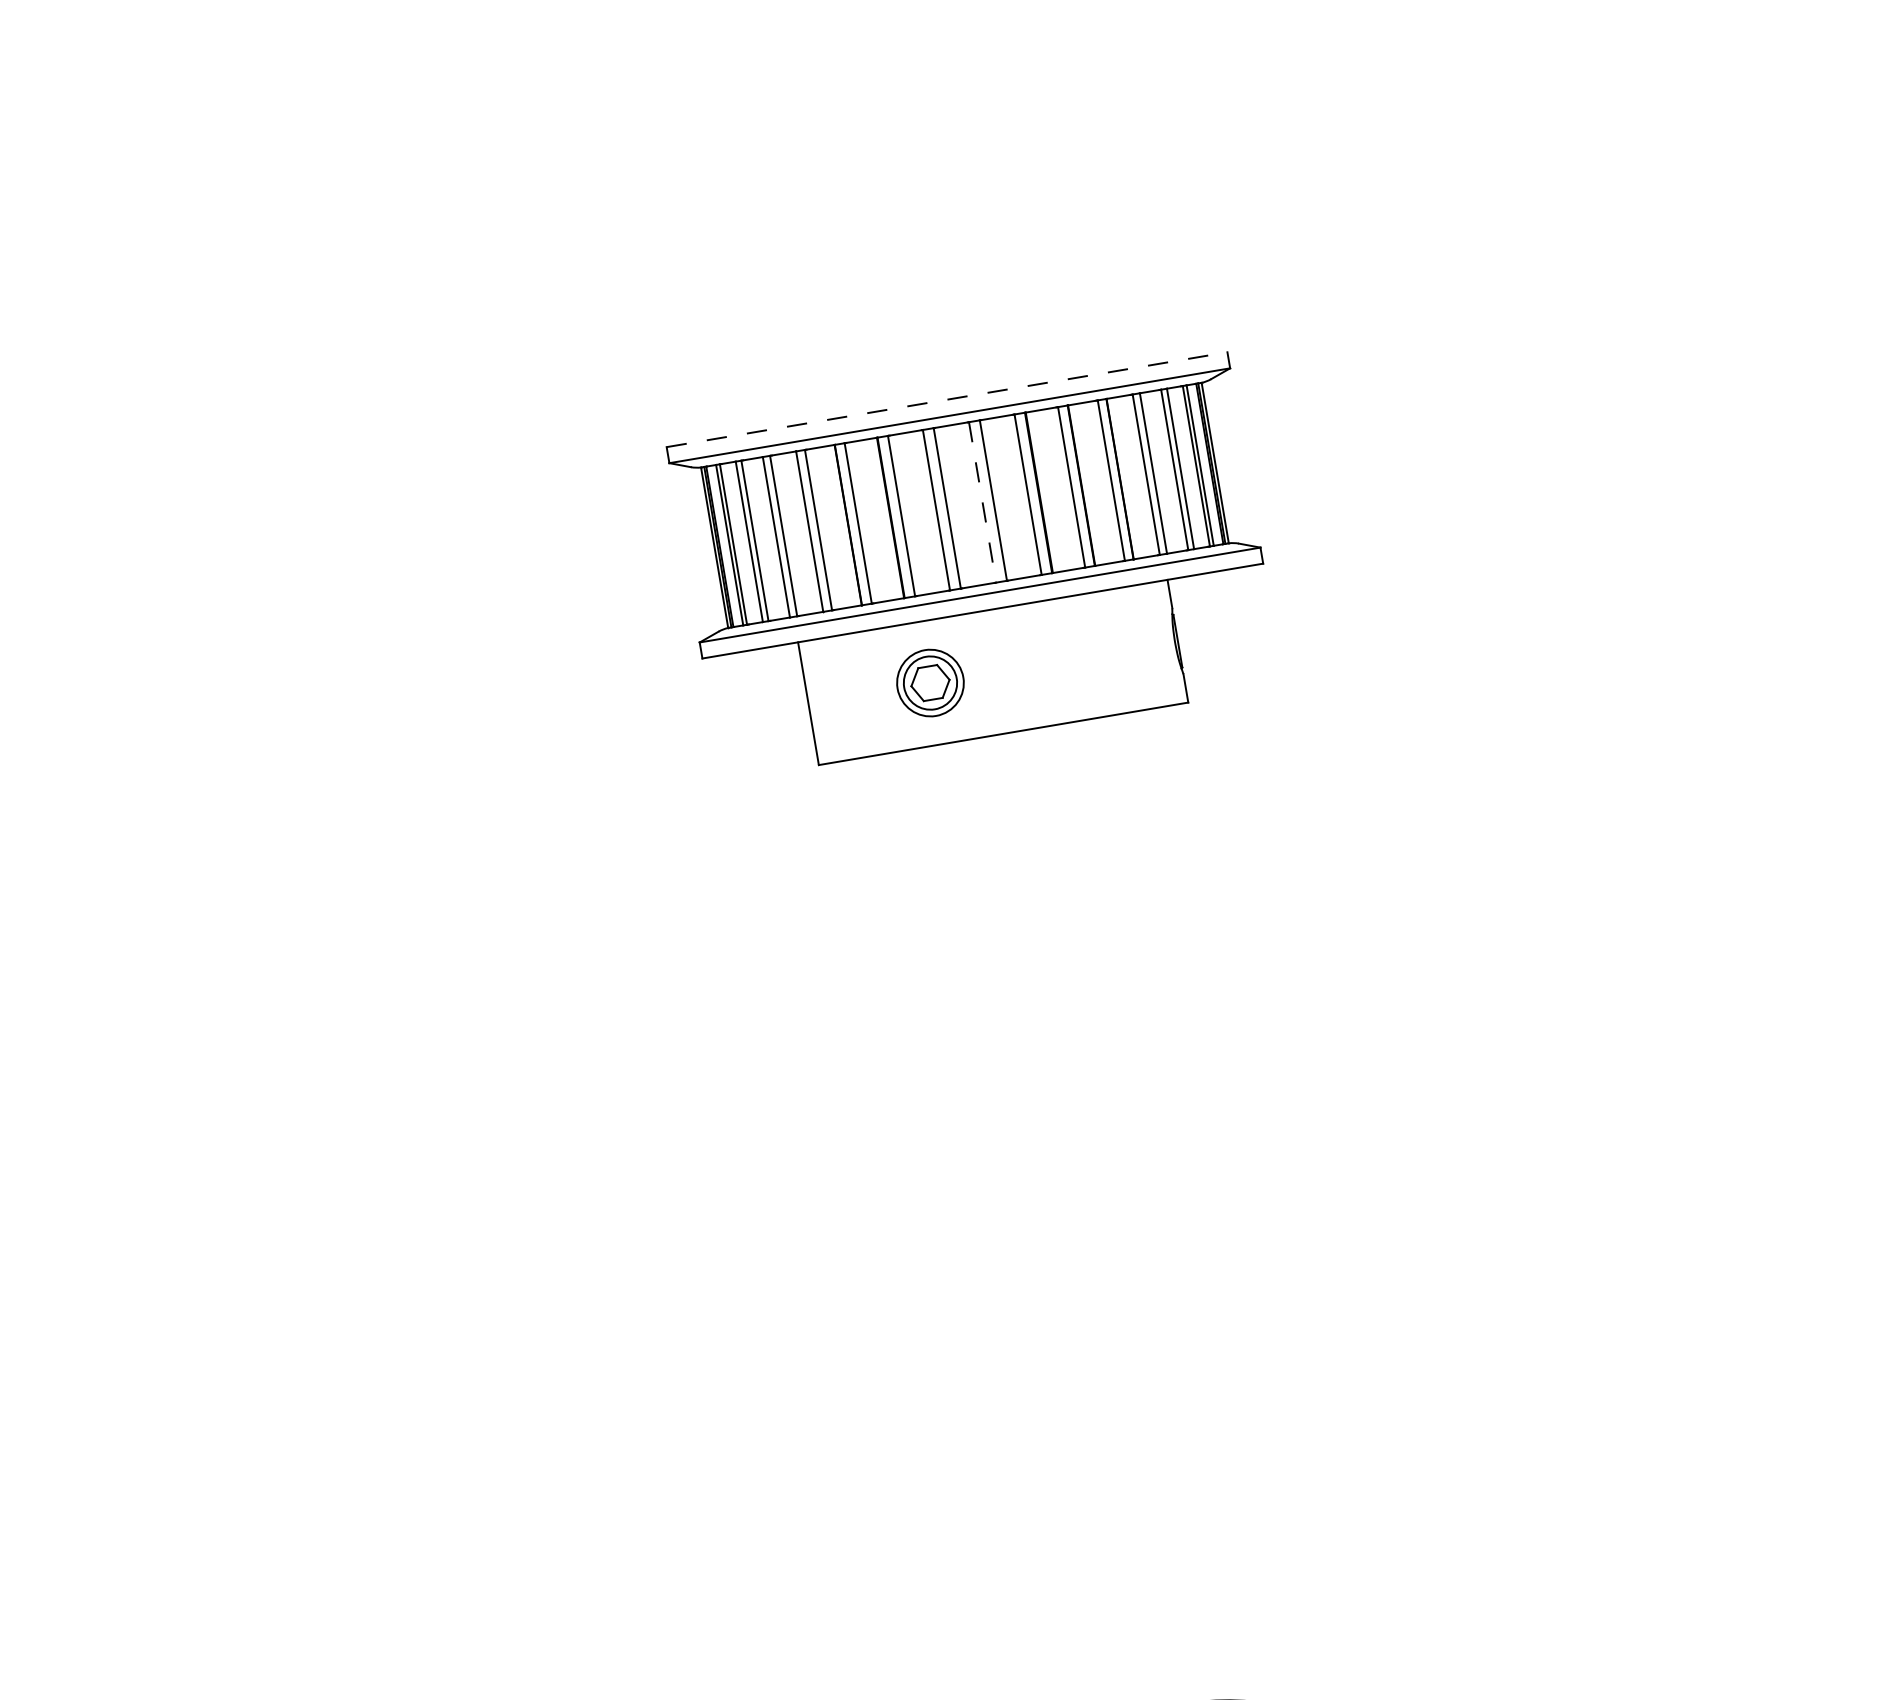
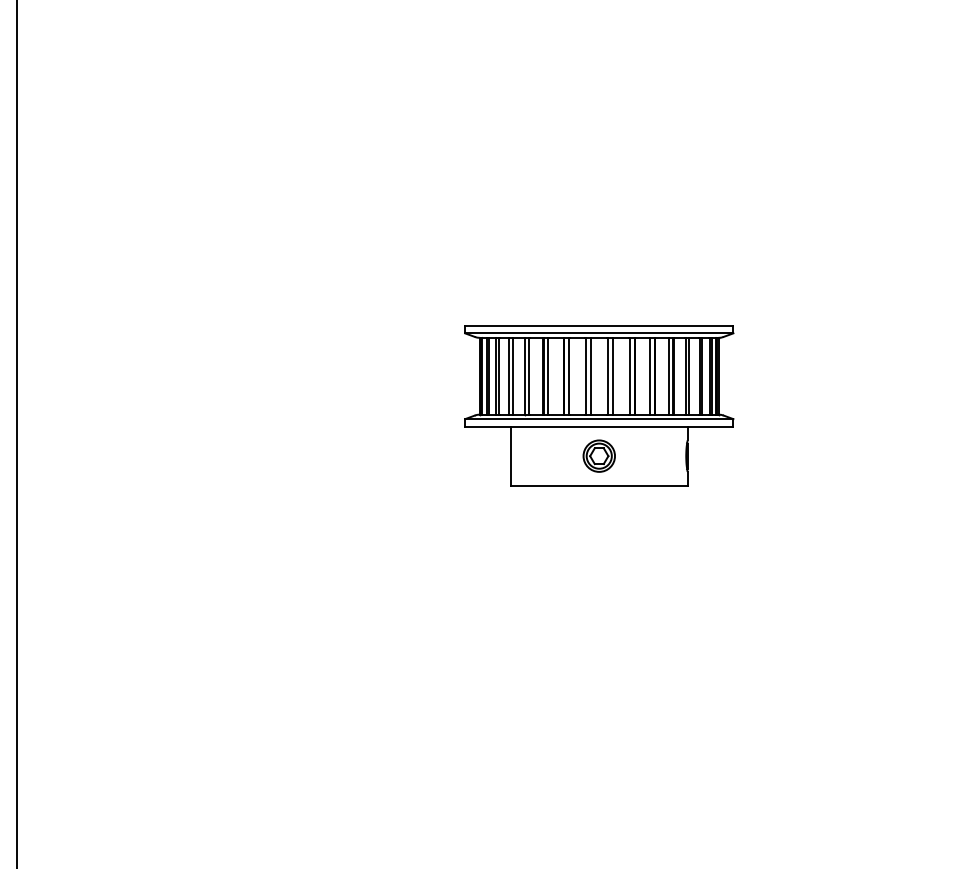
line: (947, 399) -> (599, 325), dashed -> solid
line: (982, 503) -> (607, 376), dashed -> solid
part: (928, 681) -> (598, 455), moved

